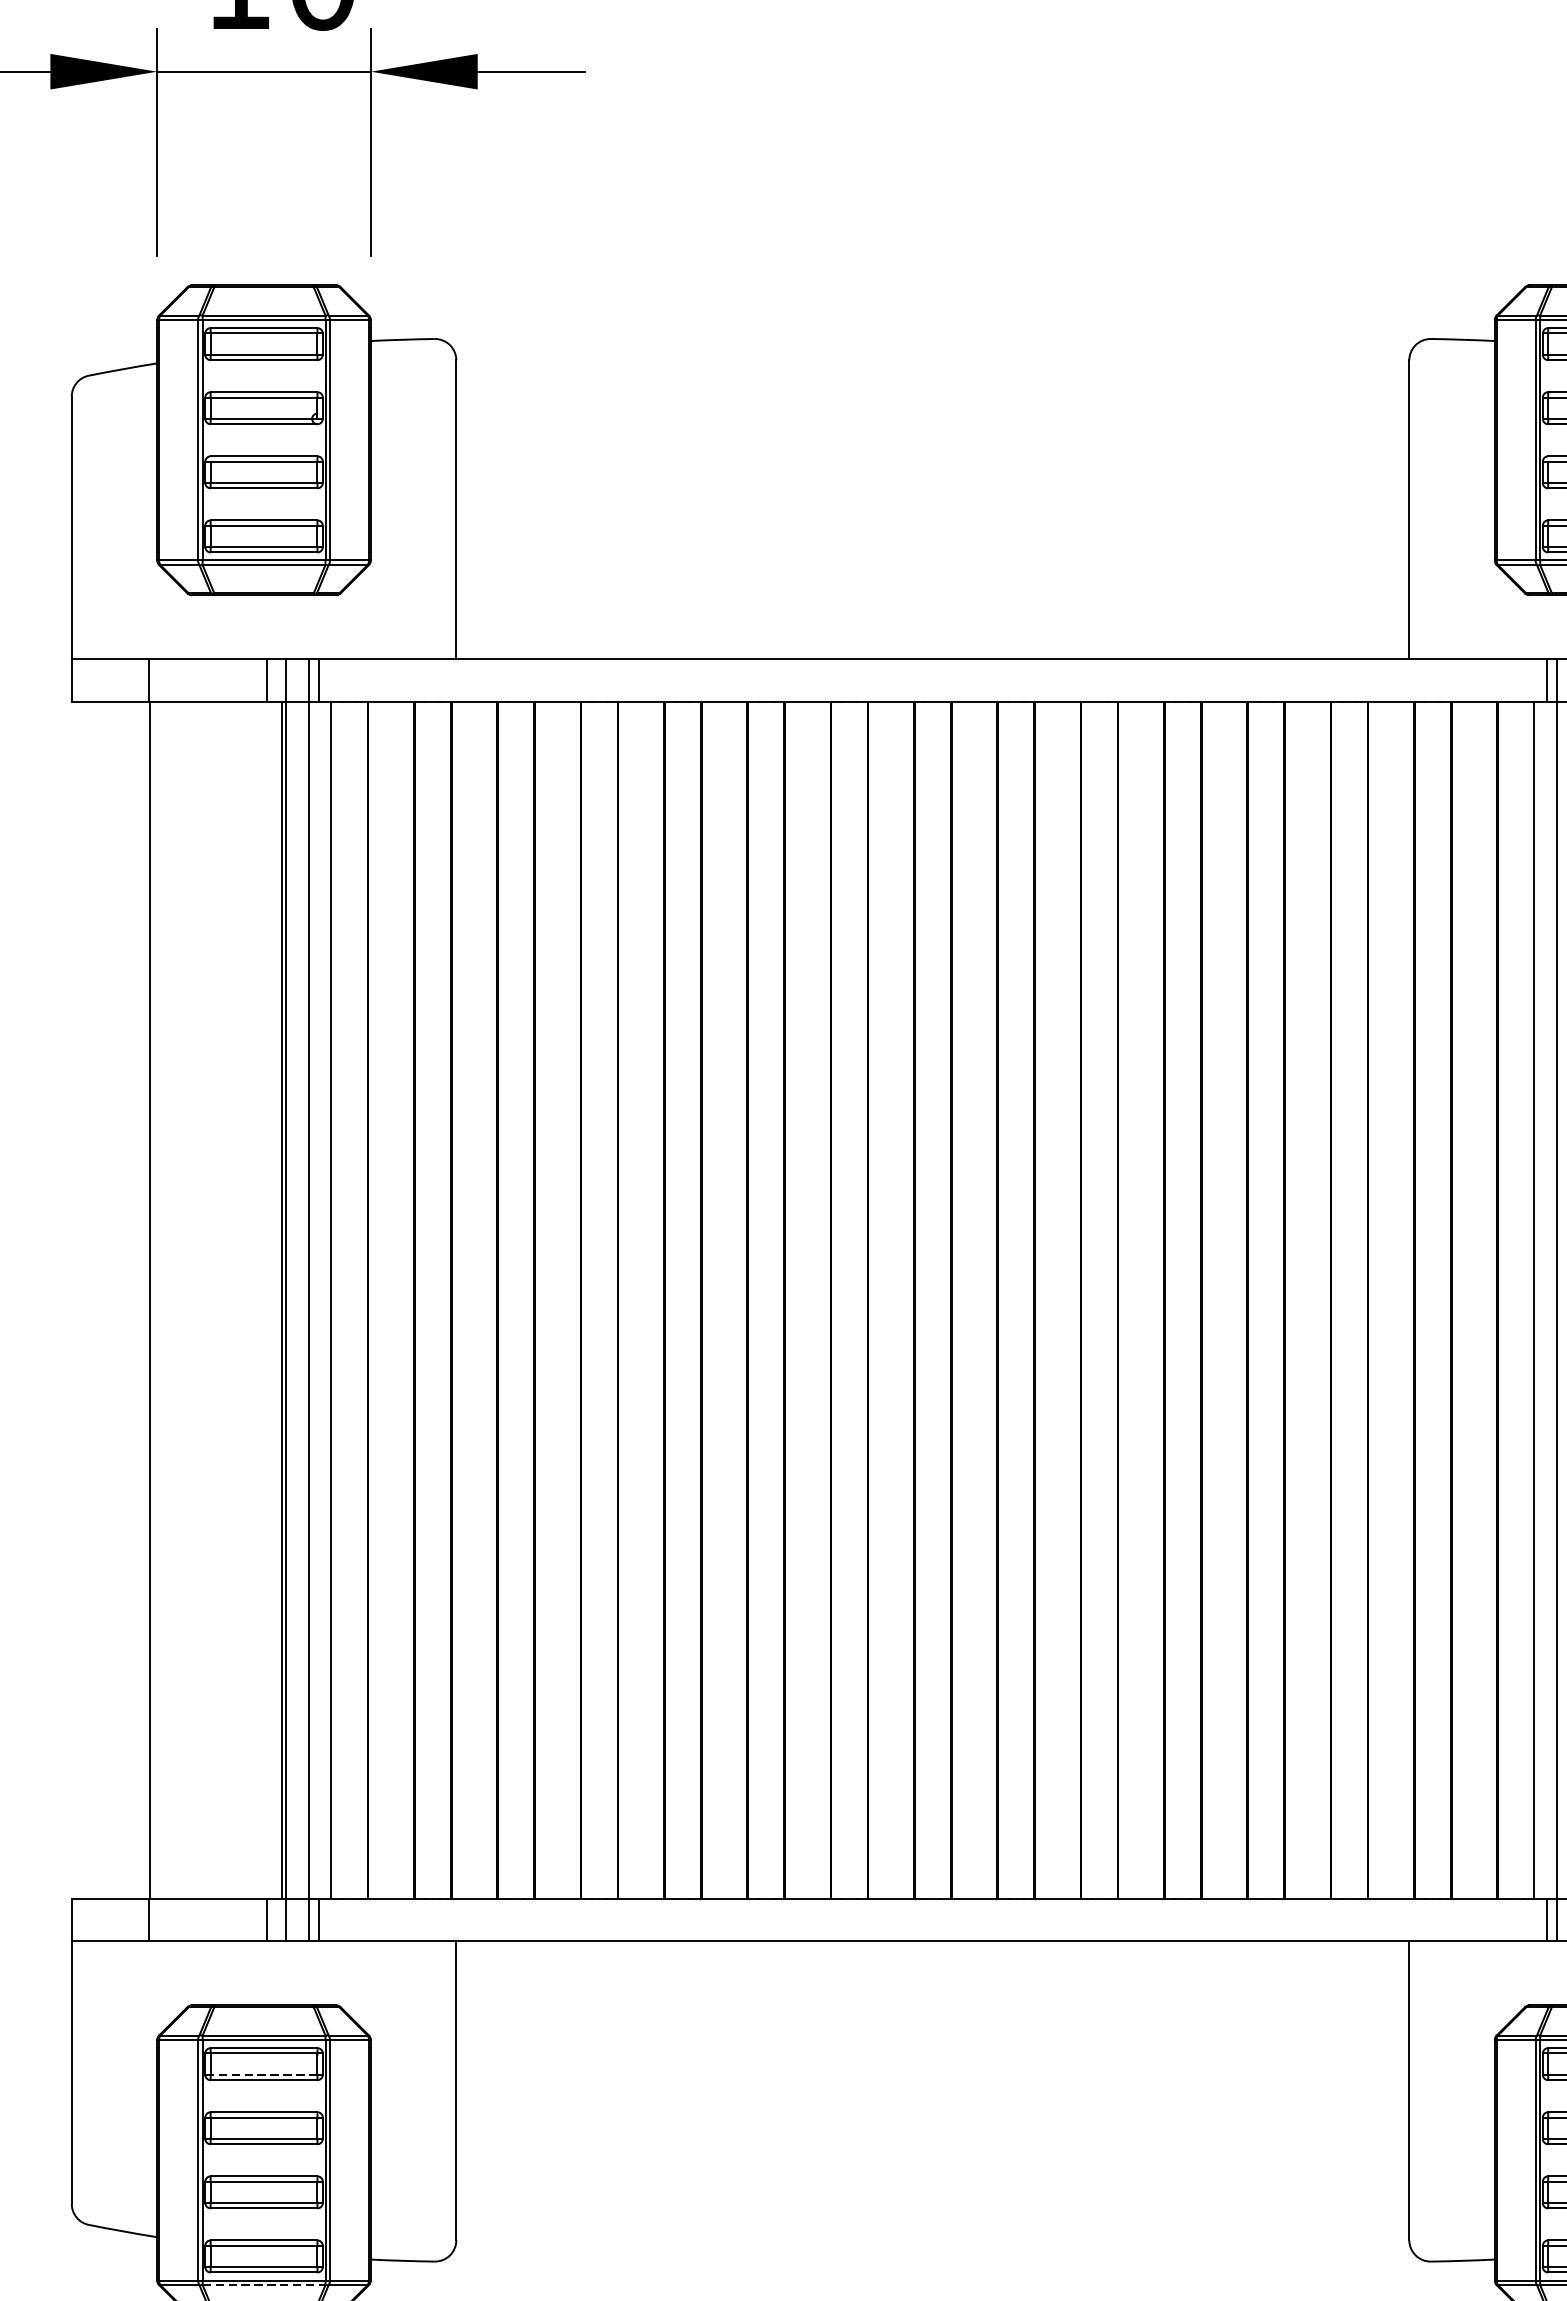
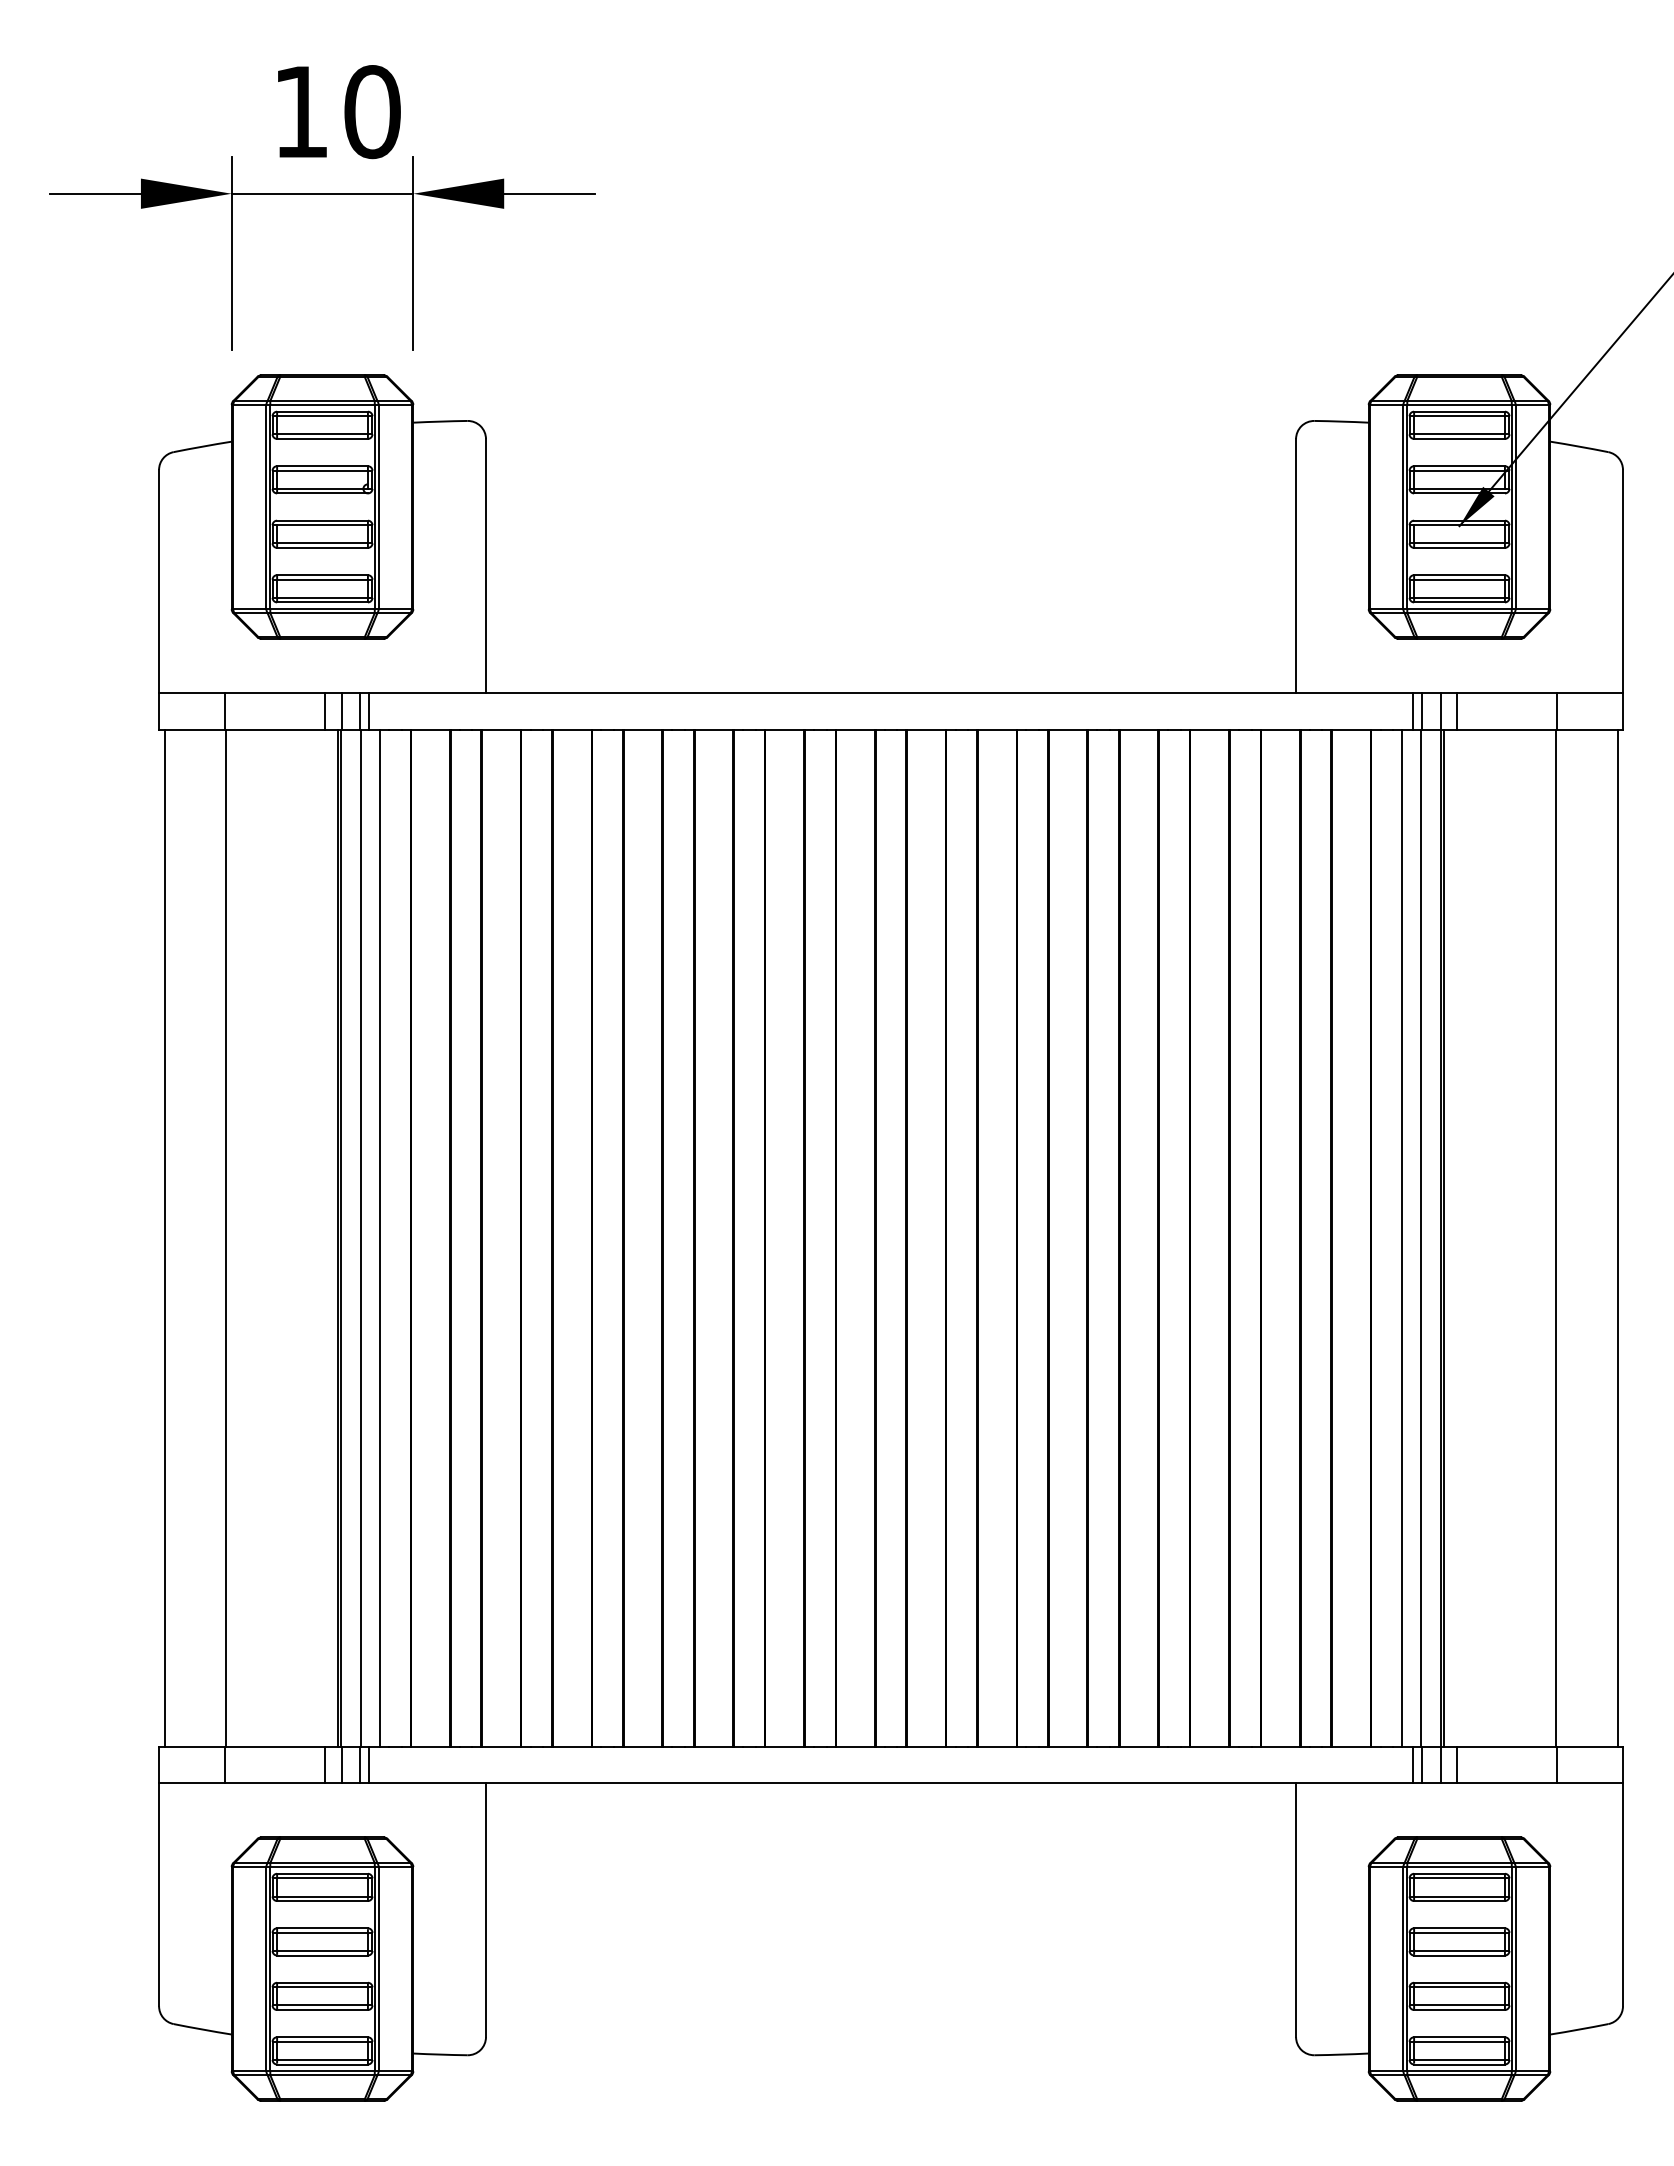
line: (78, 1299) -> (164, 1237), added
line: (264, 2074) -> (322, 1896), dashed -> solid
line: (265, 2285) -> (323, 2075), dashed -> solid

